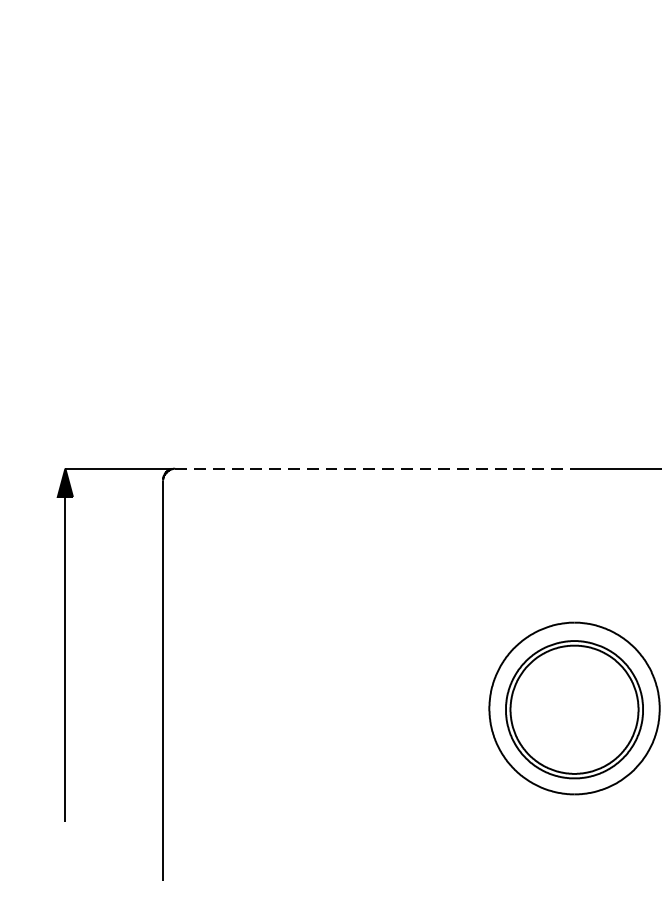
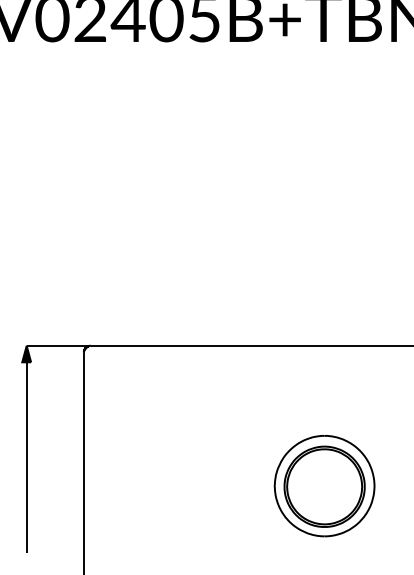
line: (374, 468) -> (207, 345), dashed -> solid

